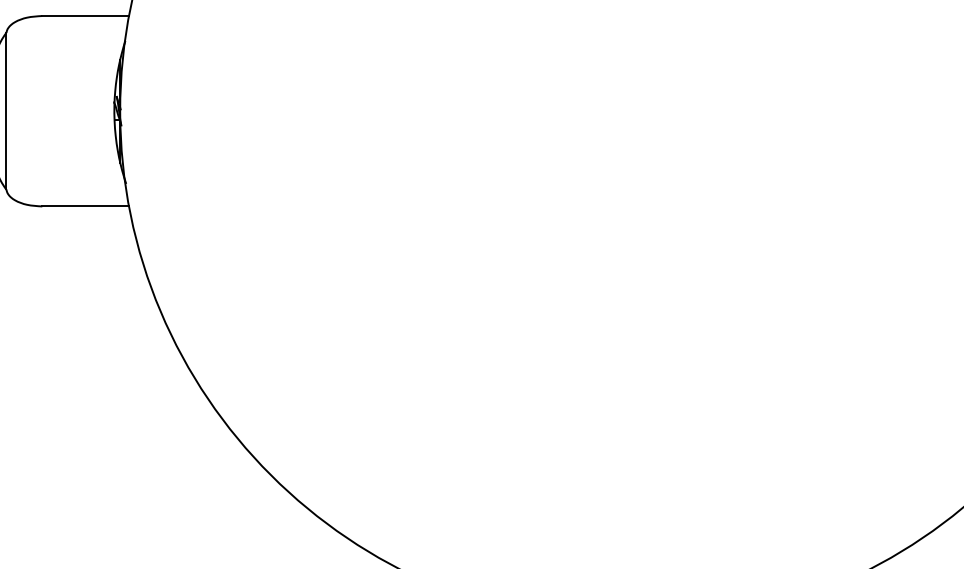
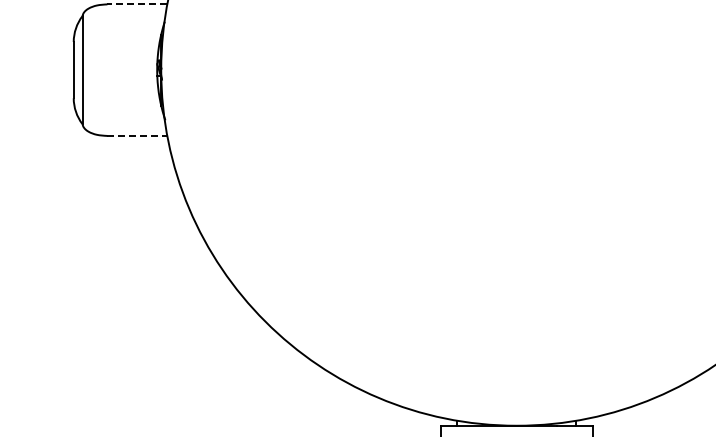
line: (85, 16) -> (137, 4), solid -> dashed
line: (85, 205) -> (137, 135), solid -> dashed

